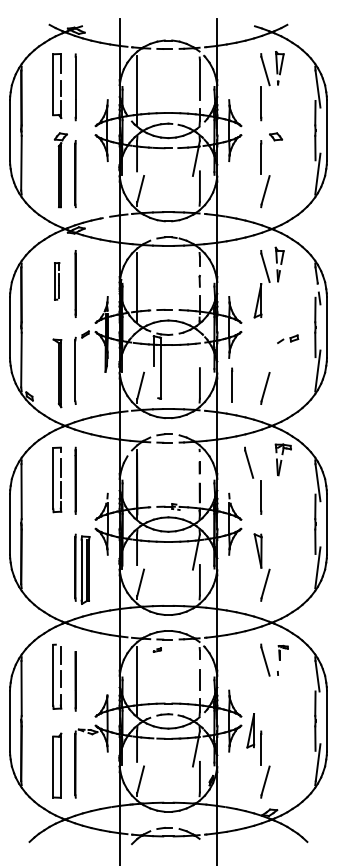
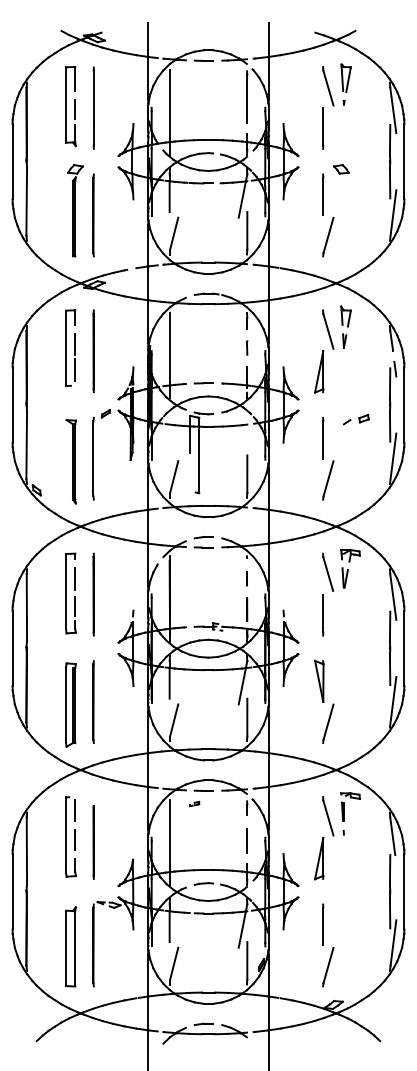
part: (56, 280) -> (70, 347), size x1.67
line: (232, 384) -> (323, 437), moved
line: (249, 462) -> (328, 571), moved
part: (85, 569) -> (70, 704), moved
part: (283, 652) -> (350, 806), size x1.67
part: (251, 730) -> (319, 858), moved

